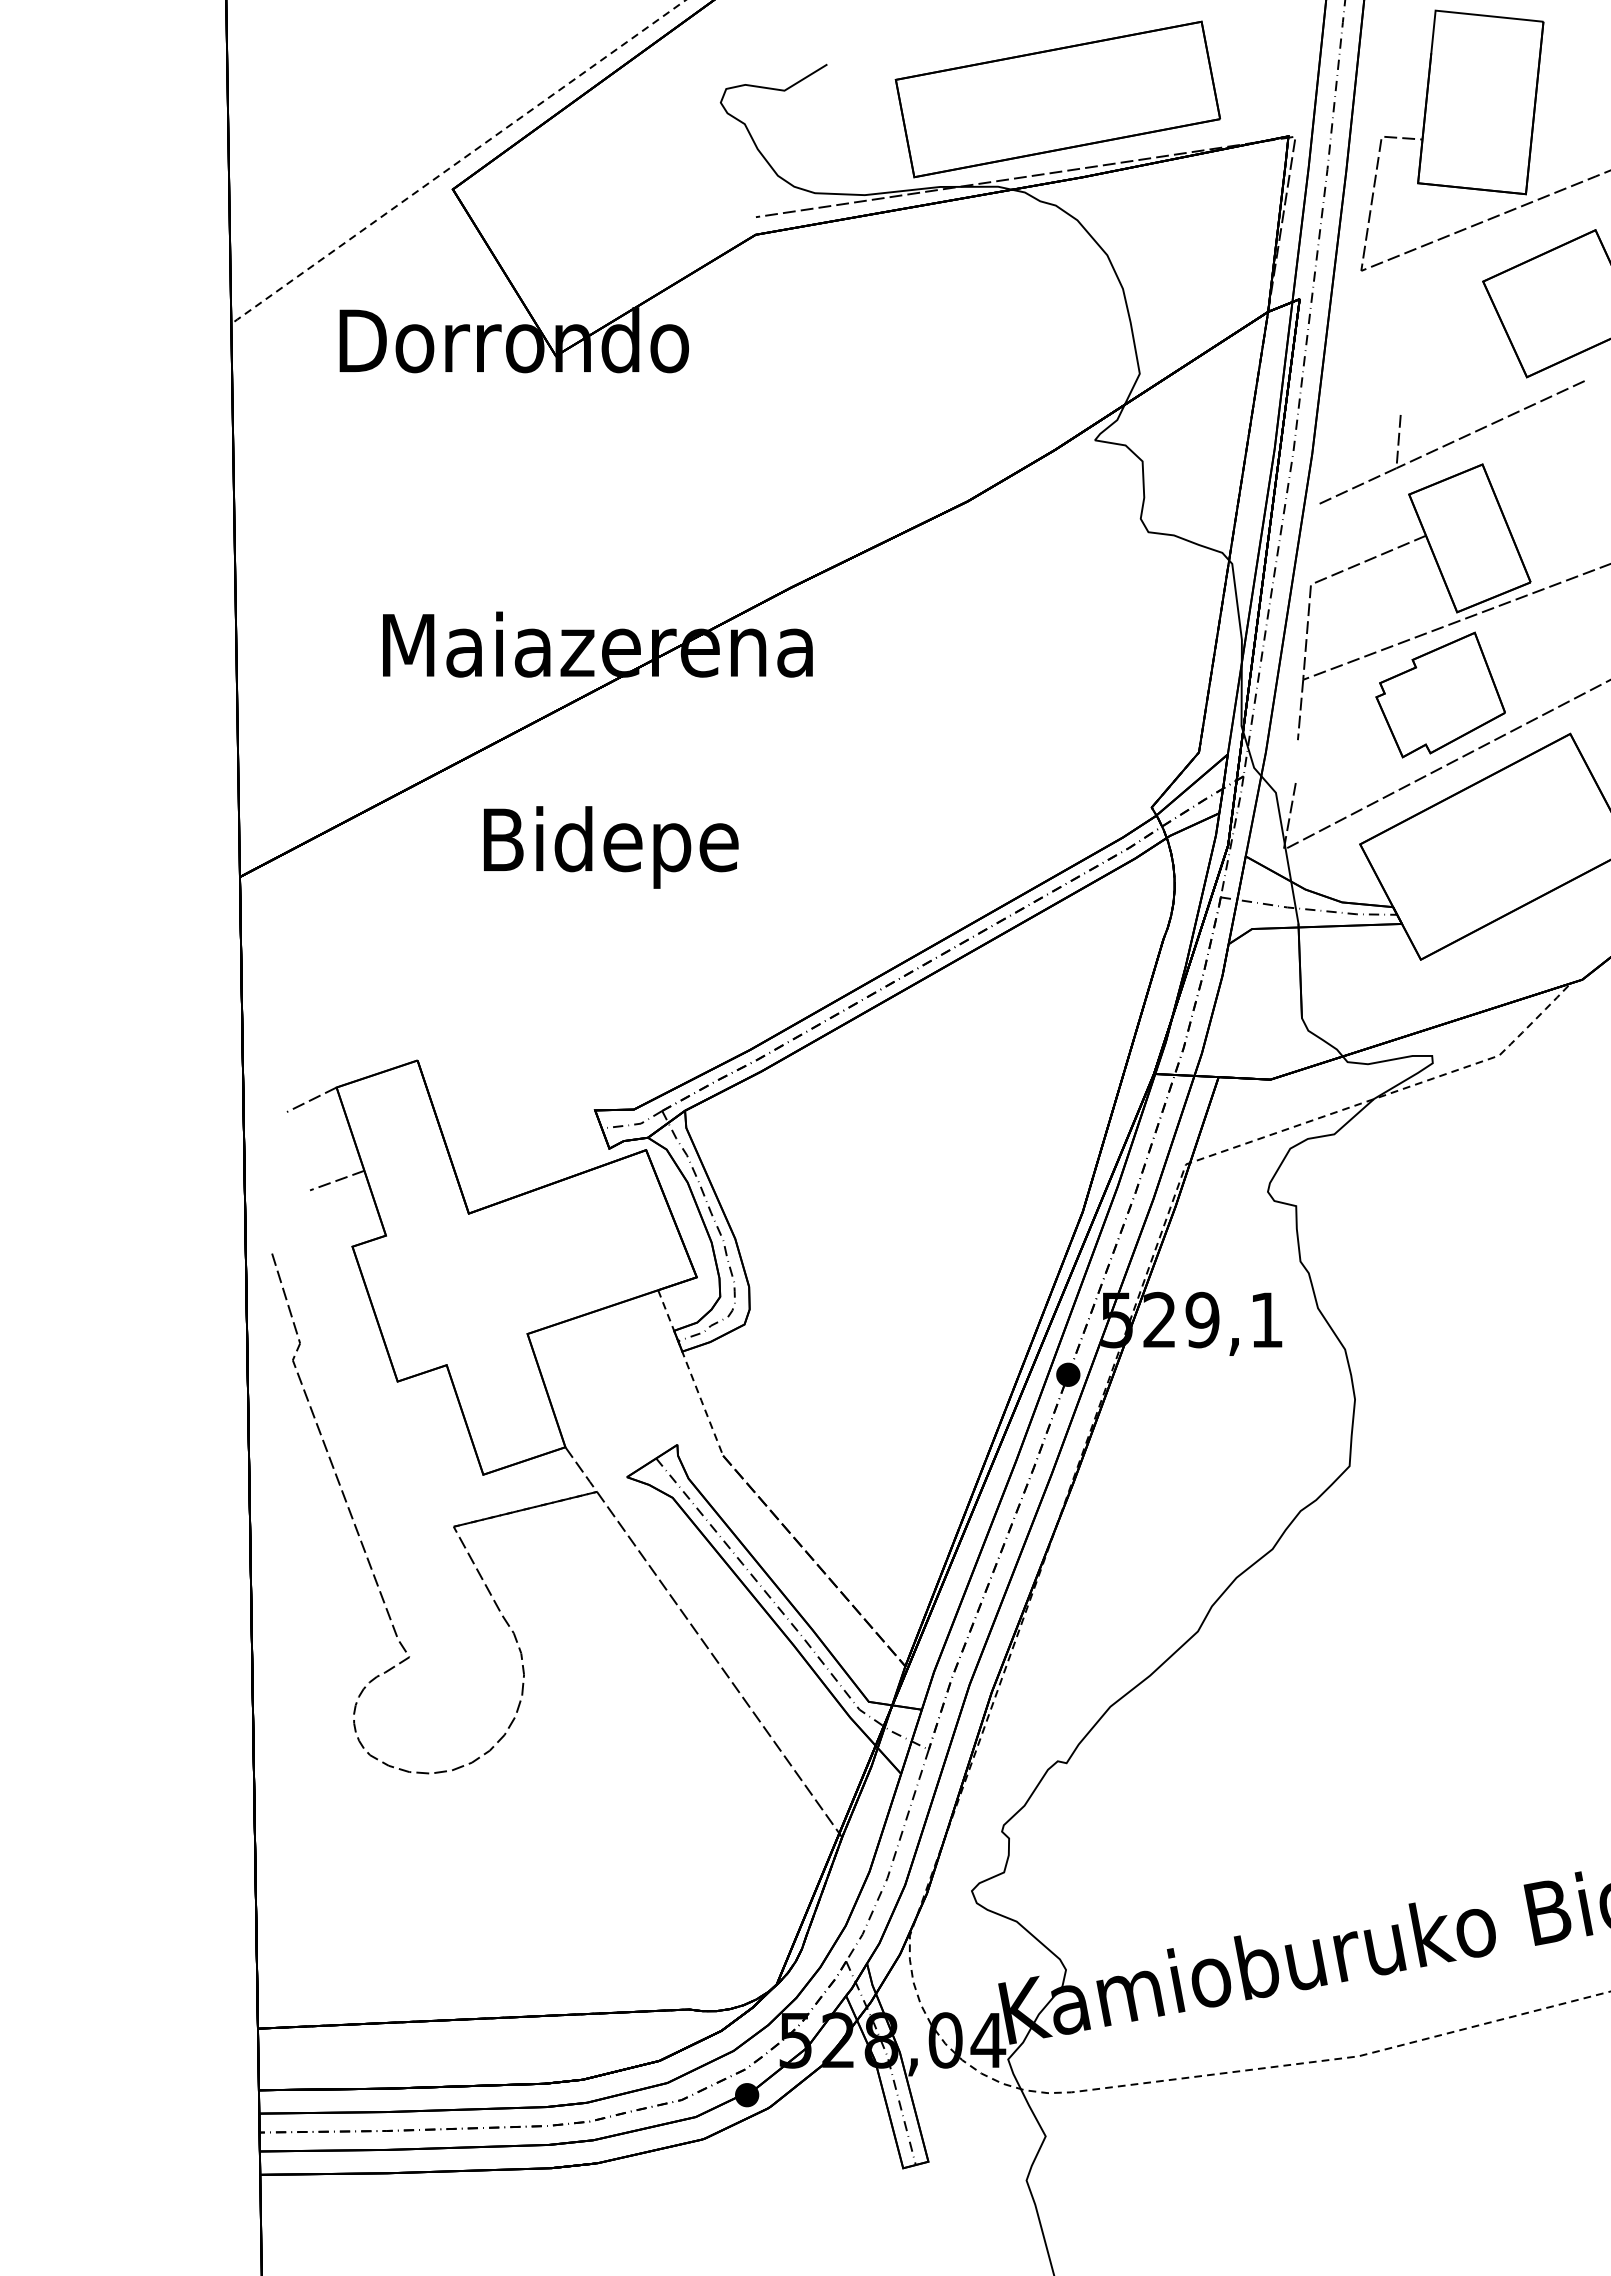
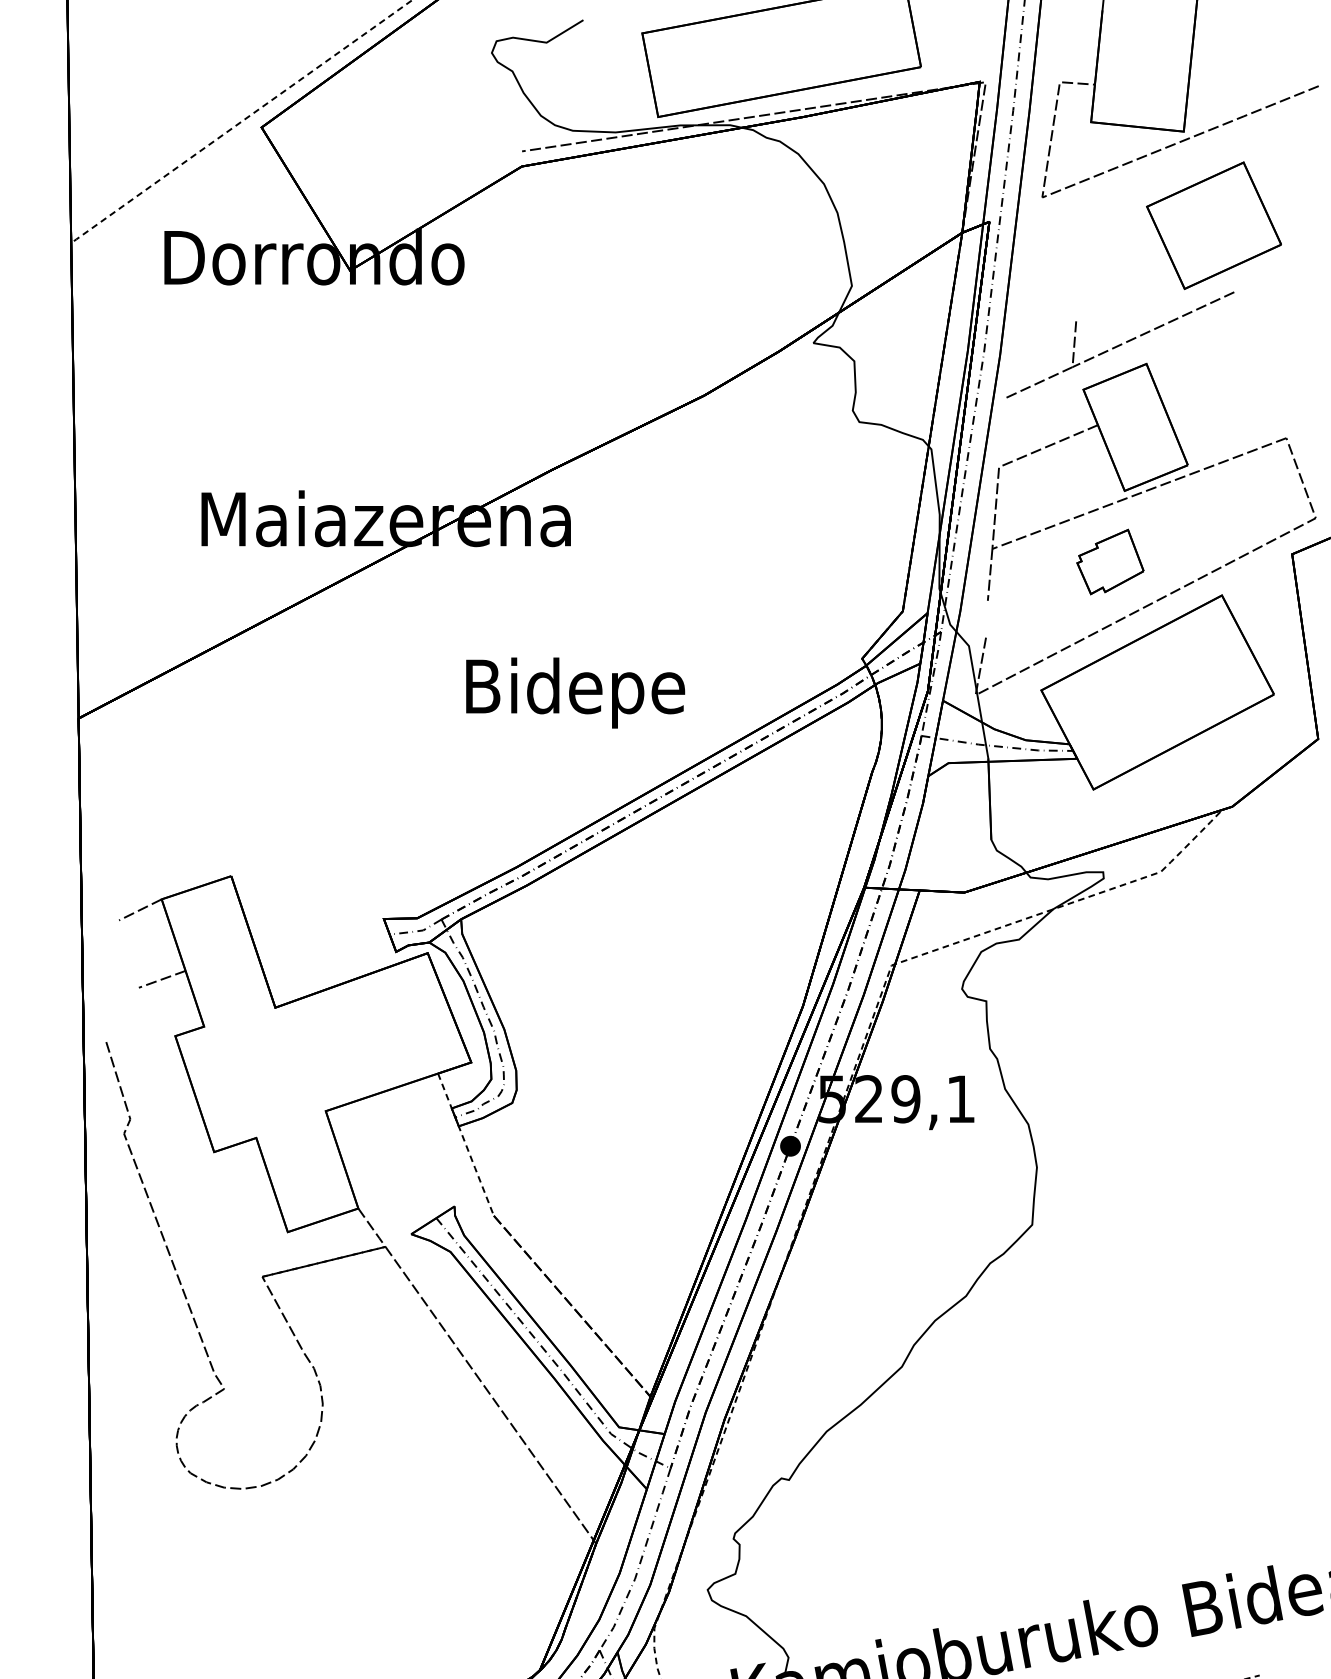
part: (1440, 694) -> (1110, 561), size x0.6
text: (611, 847) -> (575, 693), moved

